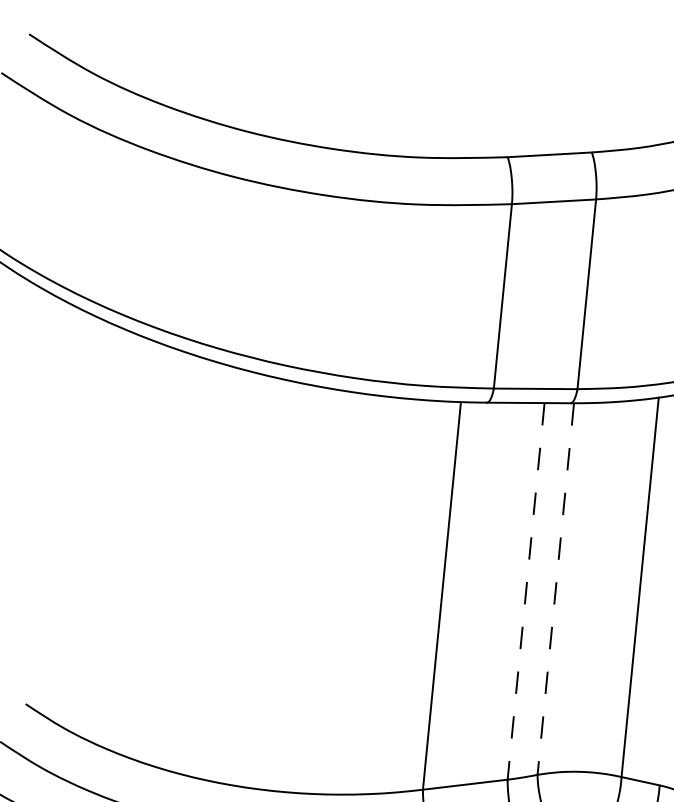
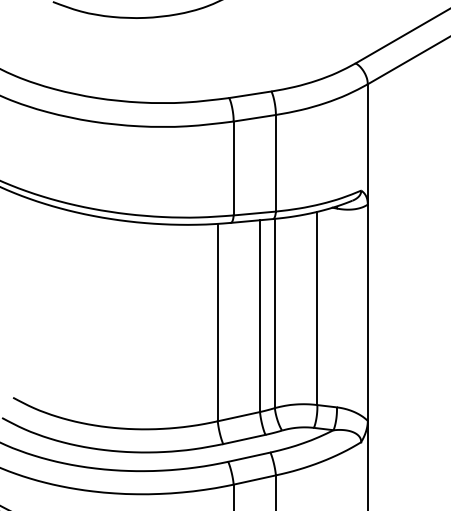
line: (555, 588) -> (274, 313), dashed -> solid
line: (527, 592) -> (260, 316), dashed -> solid

